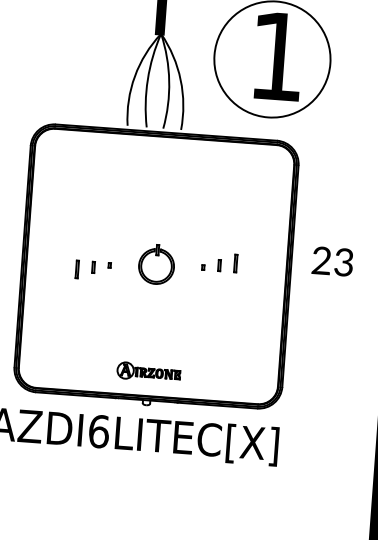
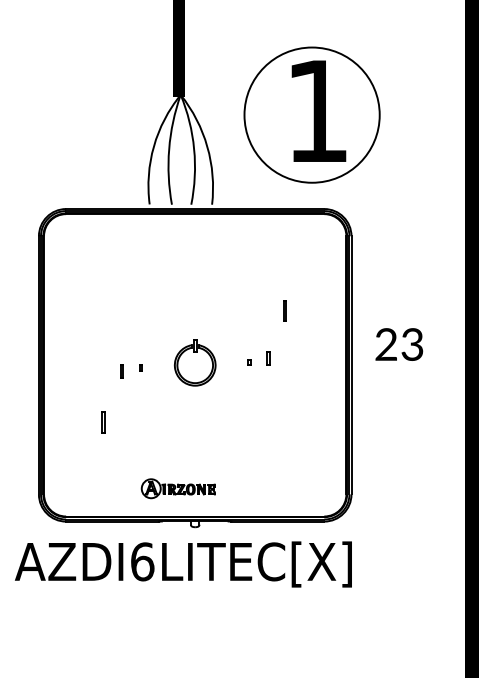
line: (235, 262) -> (284, 310), moved
line: (76, 269) -> (102, 422), moved
part: (148, 372) -> (177, 488), moved

